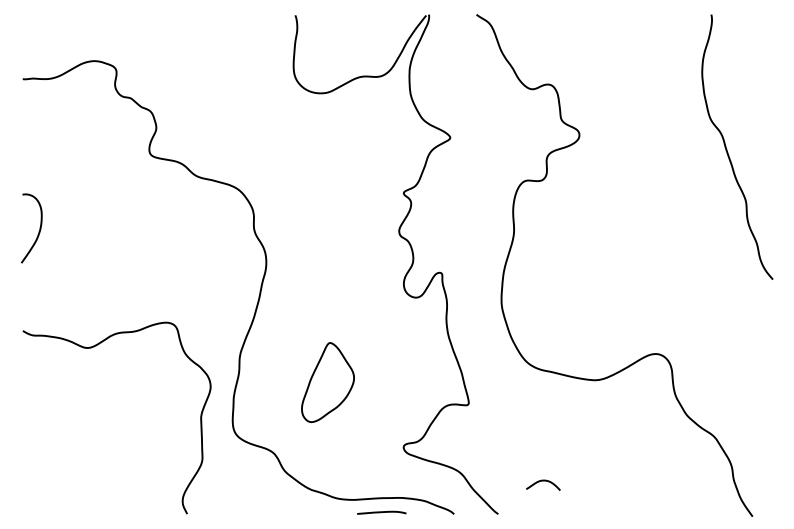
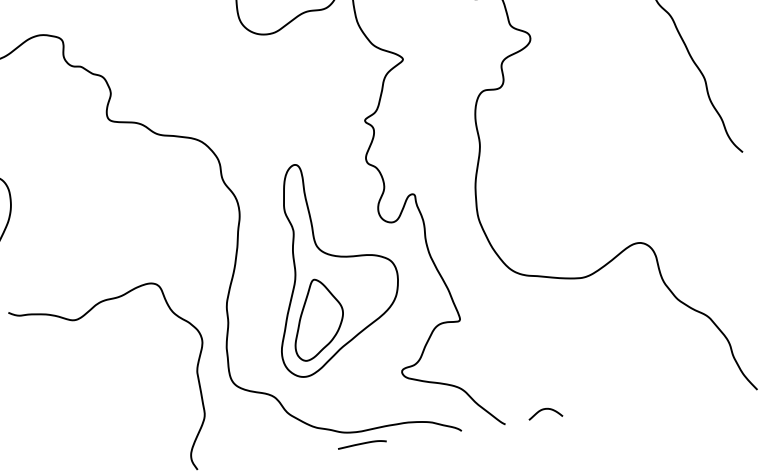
part: (350, 331) -> (332, 265), added
curve: (543, 481) -> (544, 409), moved
curve: (381, 512) -> (361, 444), moved

